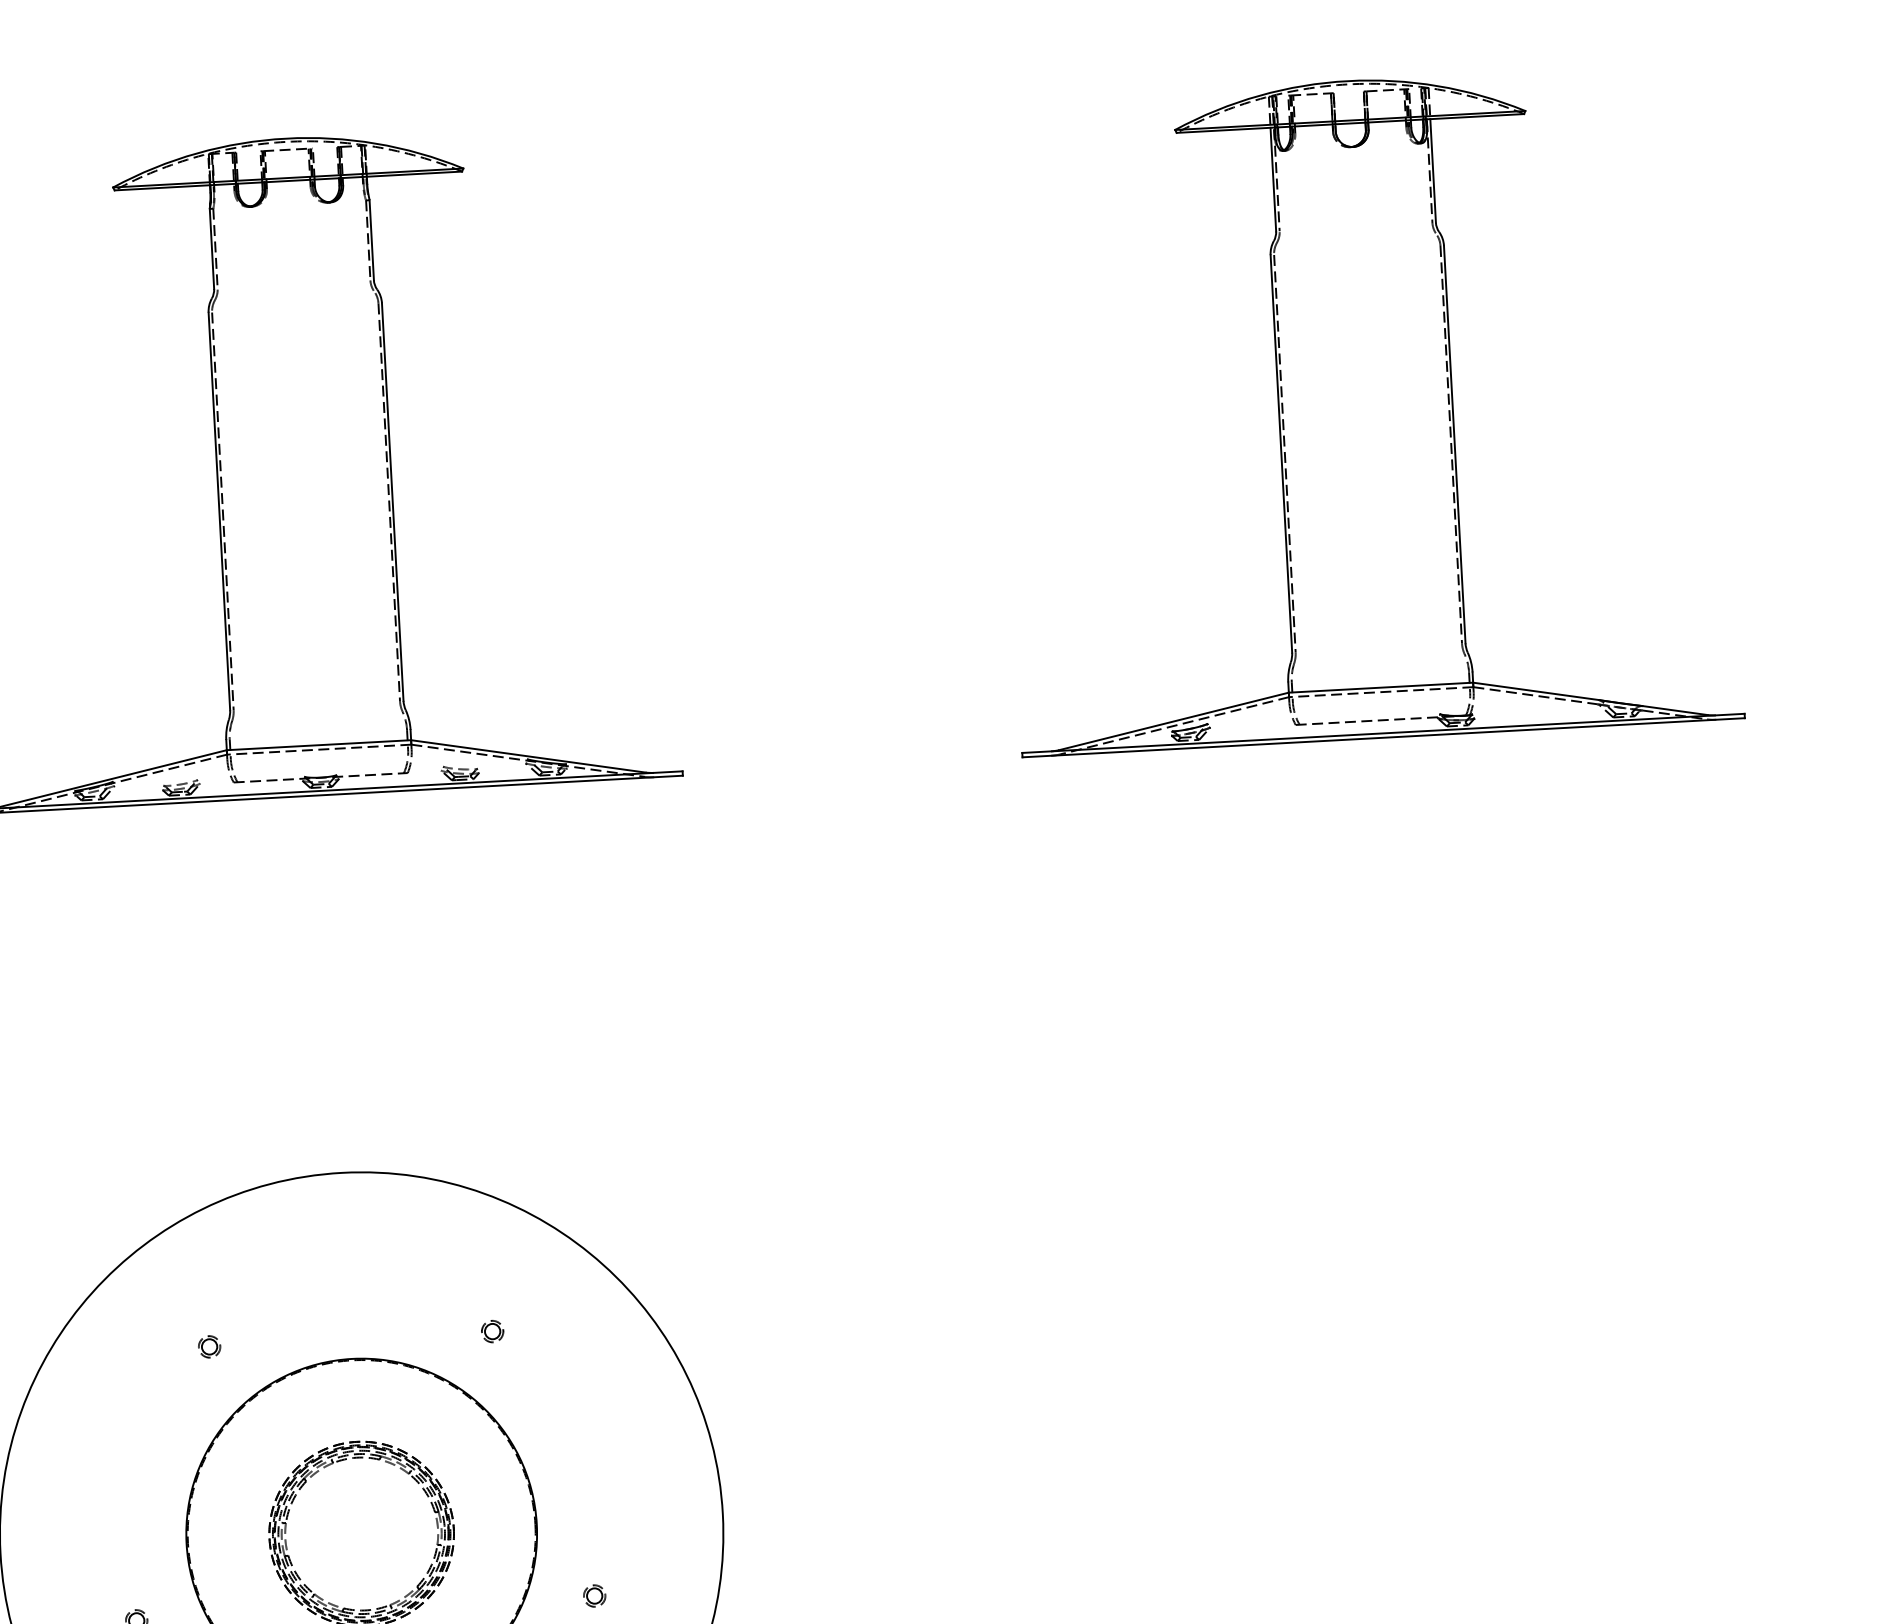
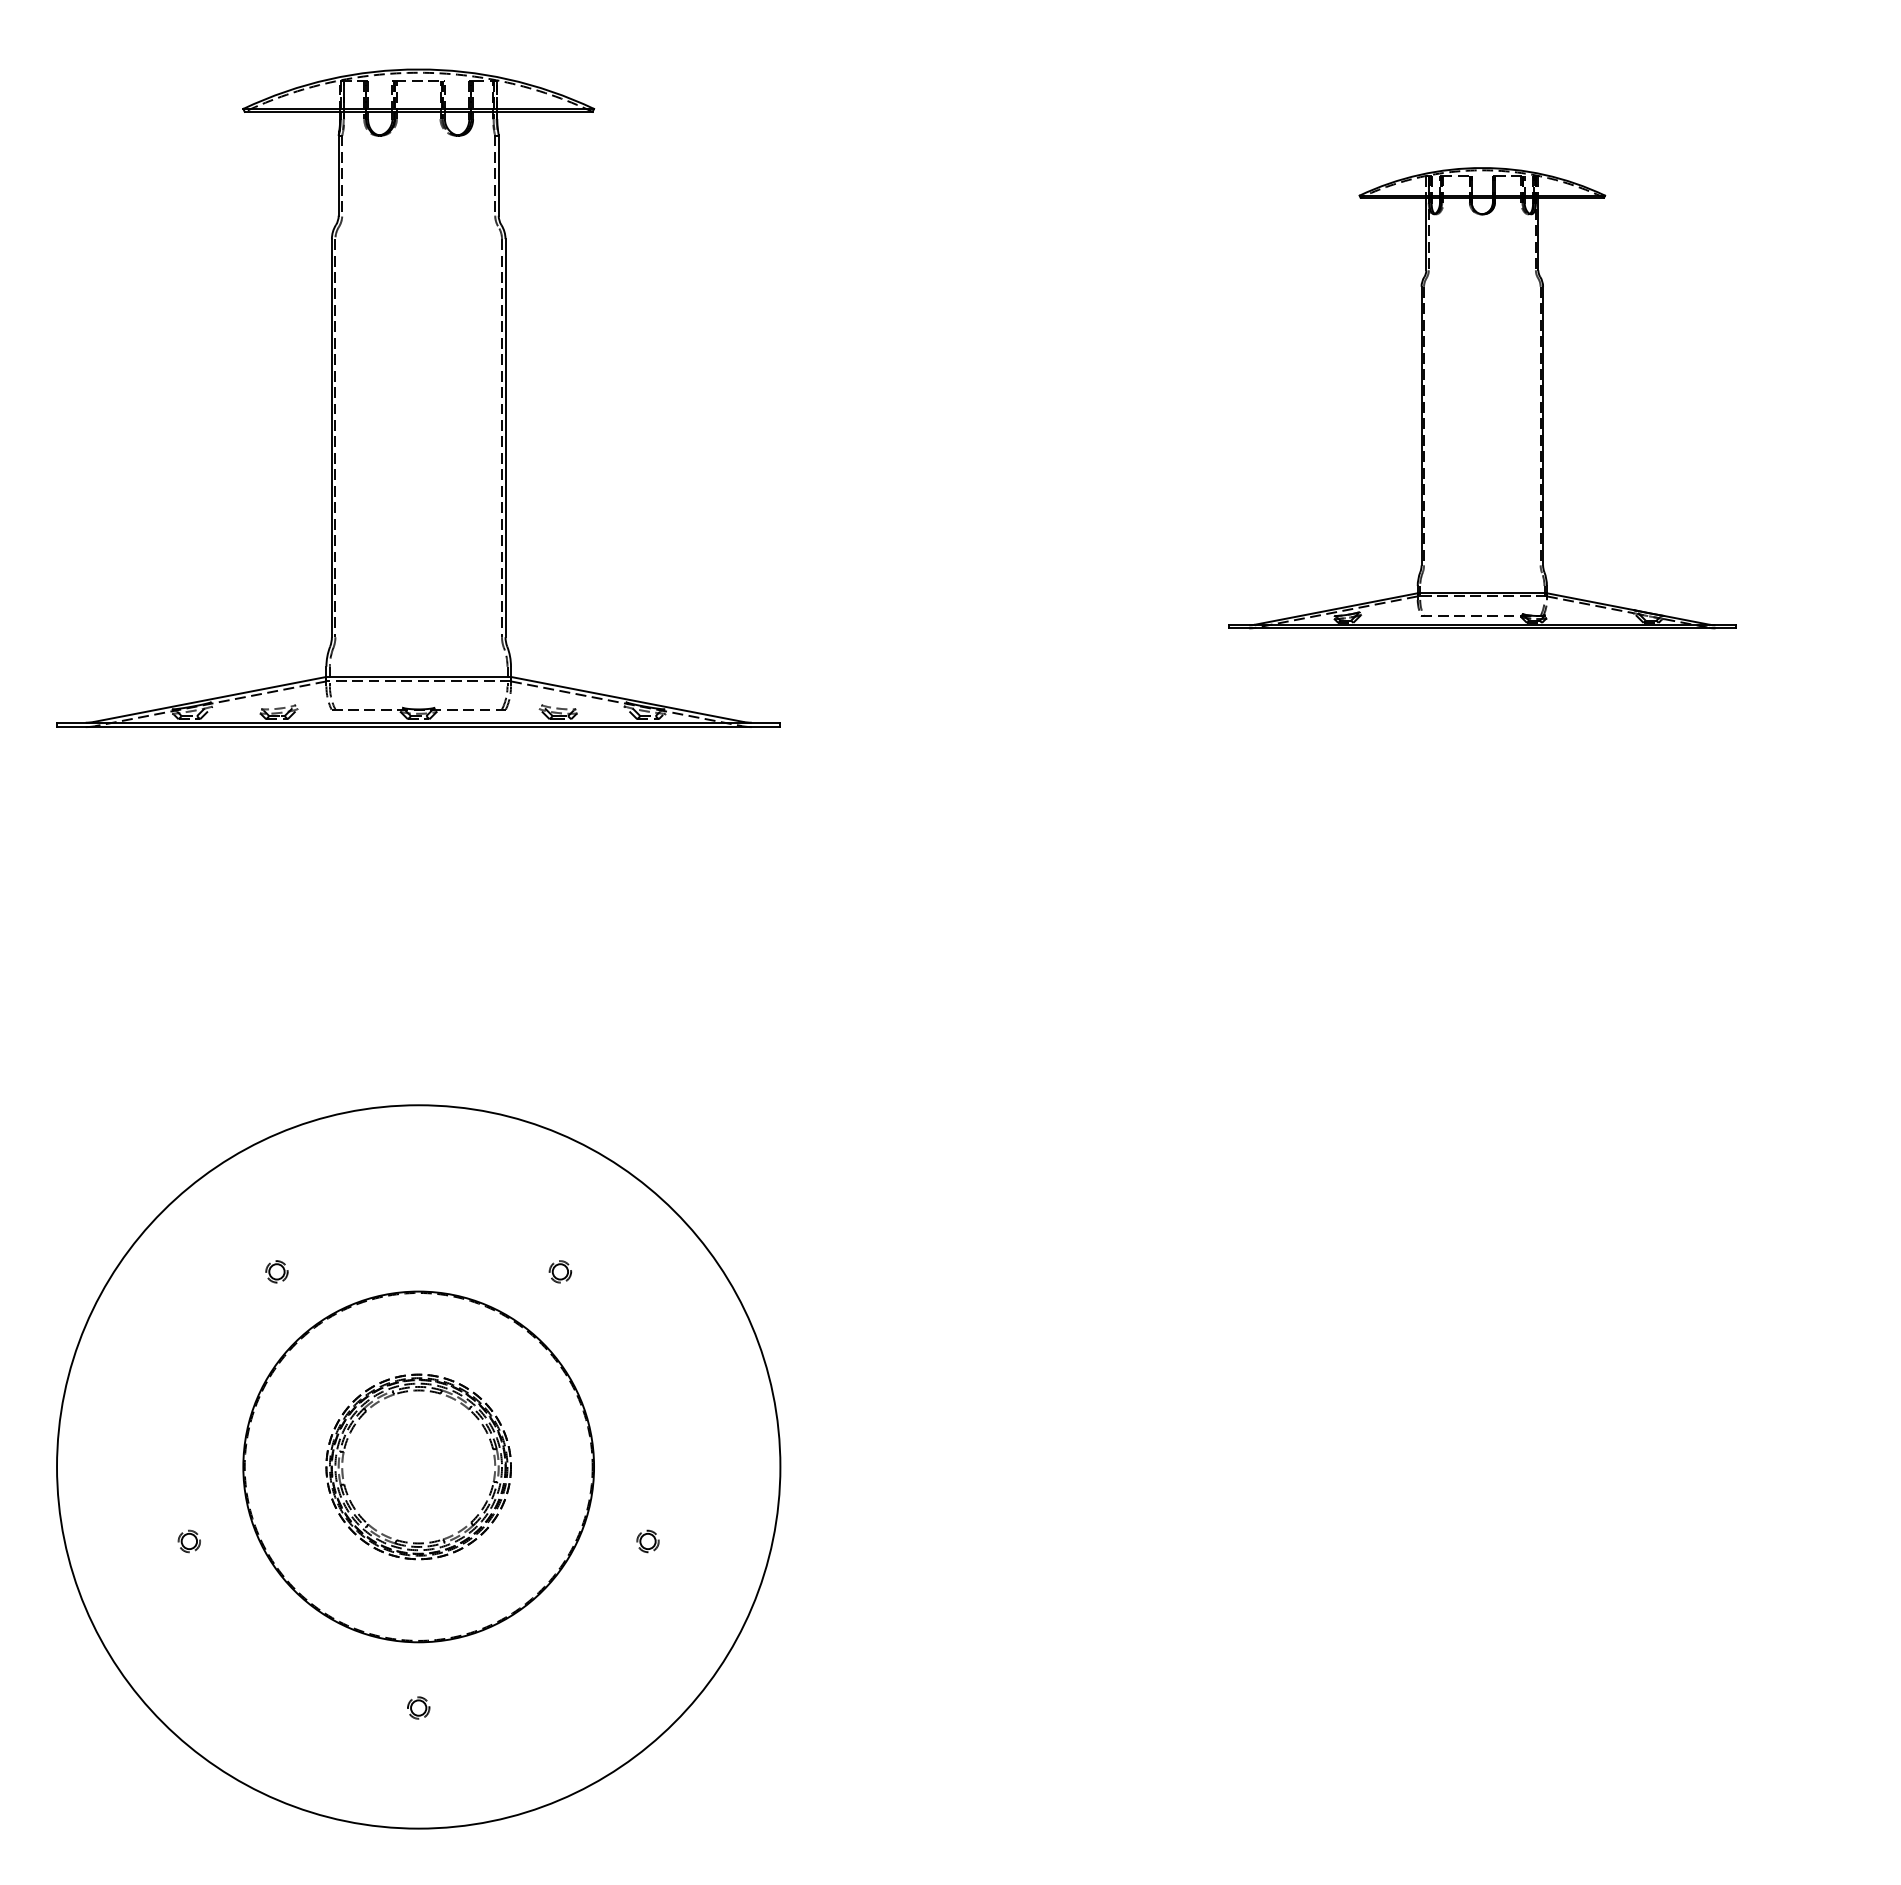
part: (1366, 408) -> (1482, 397), size x0.7

